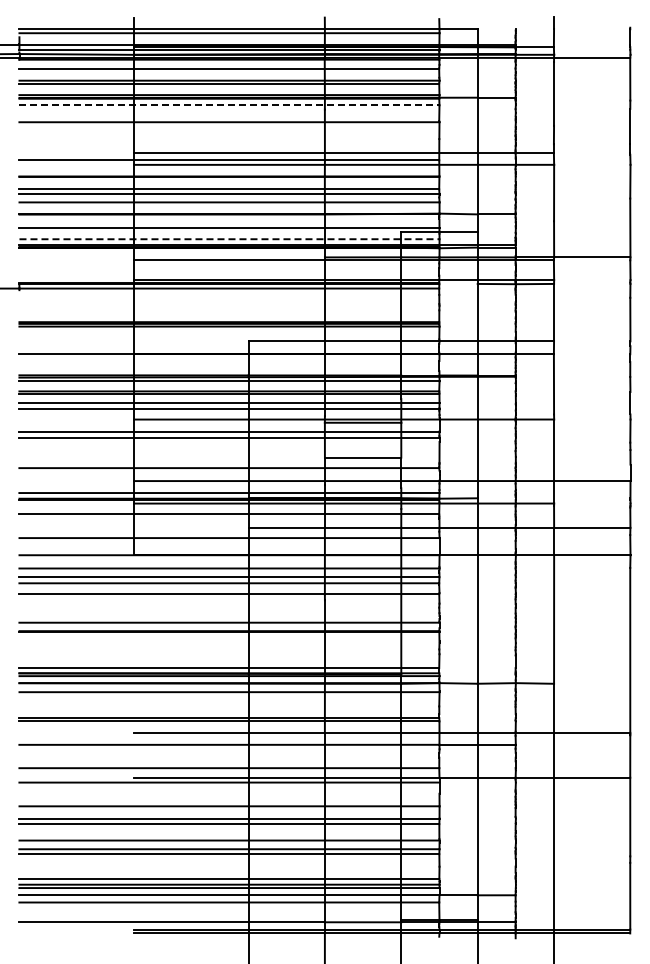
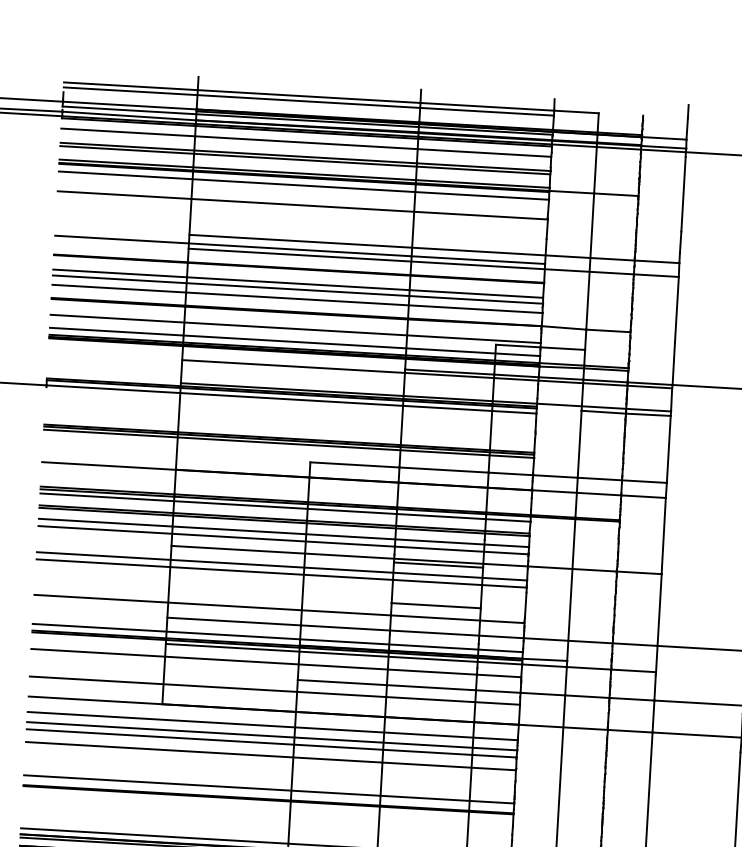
line: (229, 105) -> (304, 185), dashed -> solid
line: (230, 239) -> (296, 342), dashed -> solid

